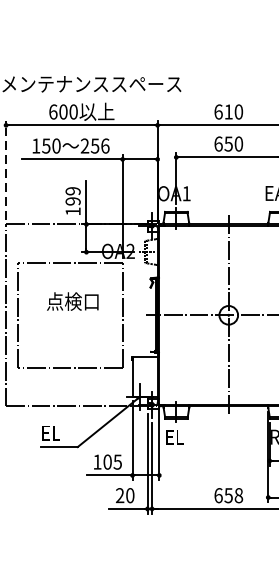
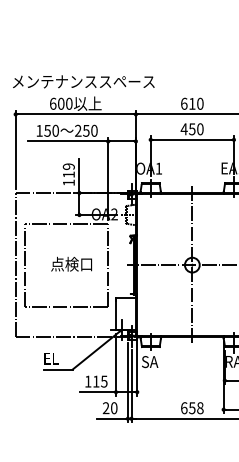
text: (217, 144) -> (183, 129), 650 -> 450
text: (105, 145) -> (94, 130), 256 -> 250
line: (5, 169) -> (15, 149), dashed -> solid
text: (72, 201) -> (68, 174), 199 -> 119
text: (72, 300) -> (71, 263), moved
text: (176, 438) -> (150, 362), EL -> SA
text: (107, 461) -> (96, 381), 105 -> 115

